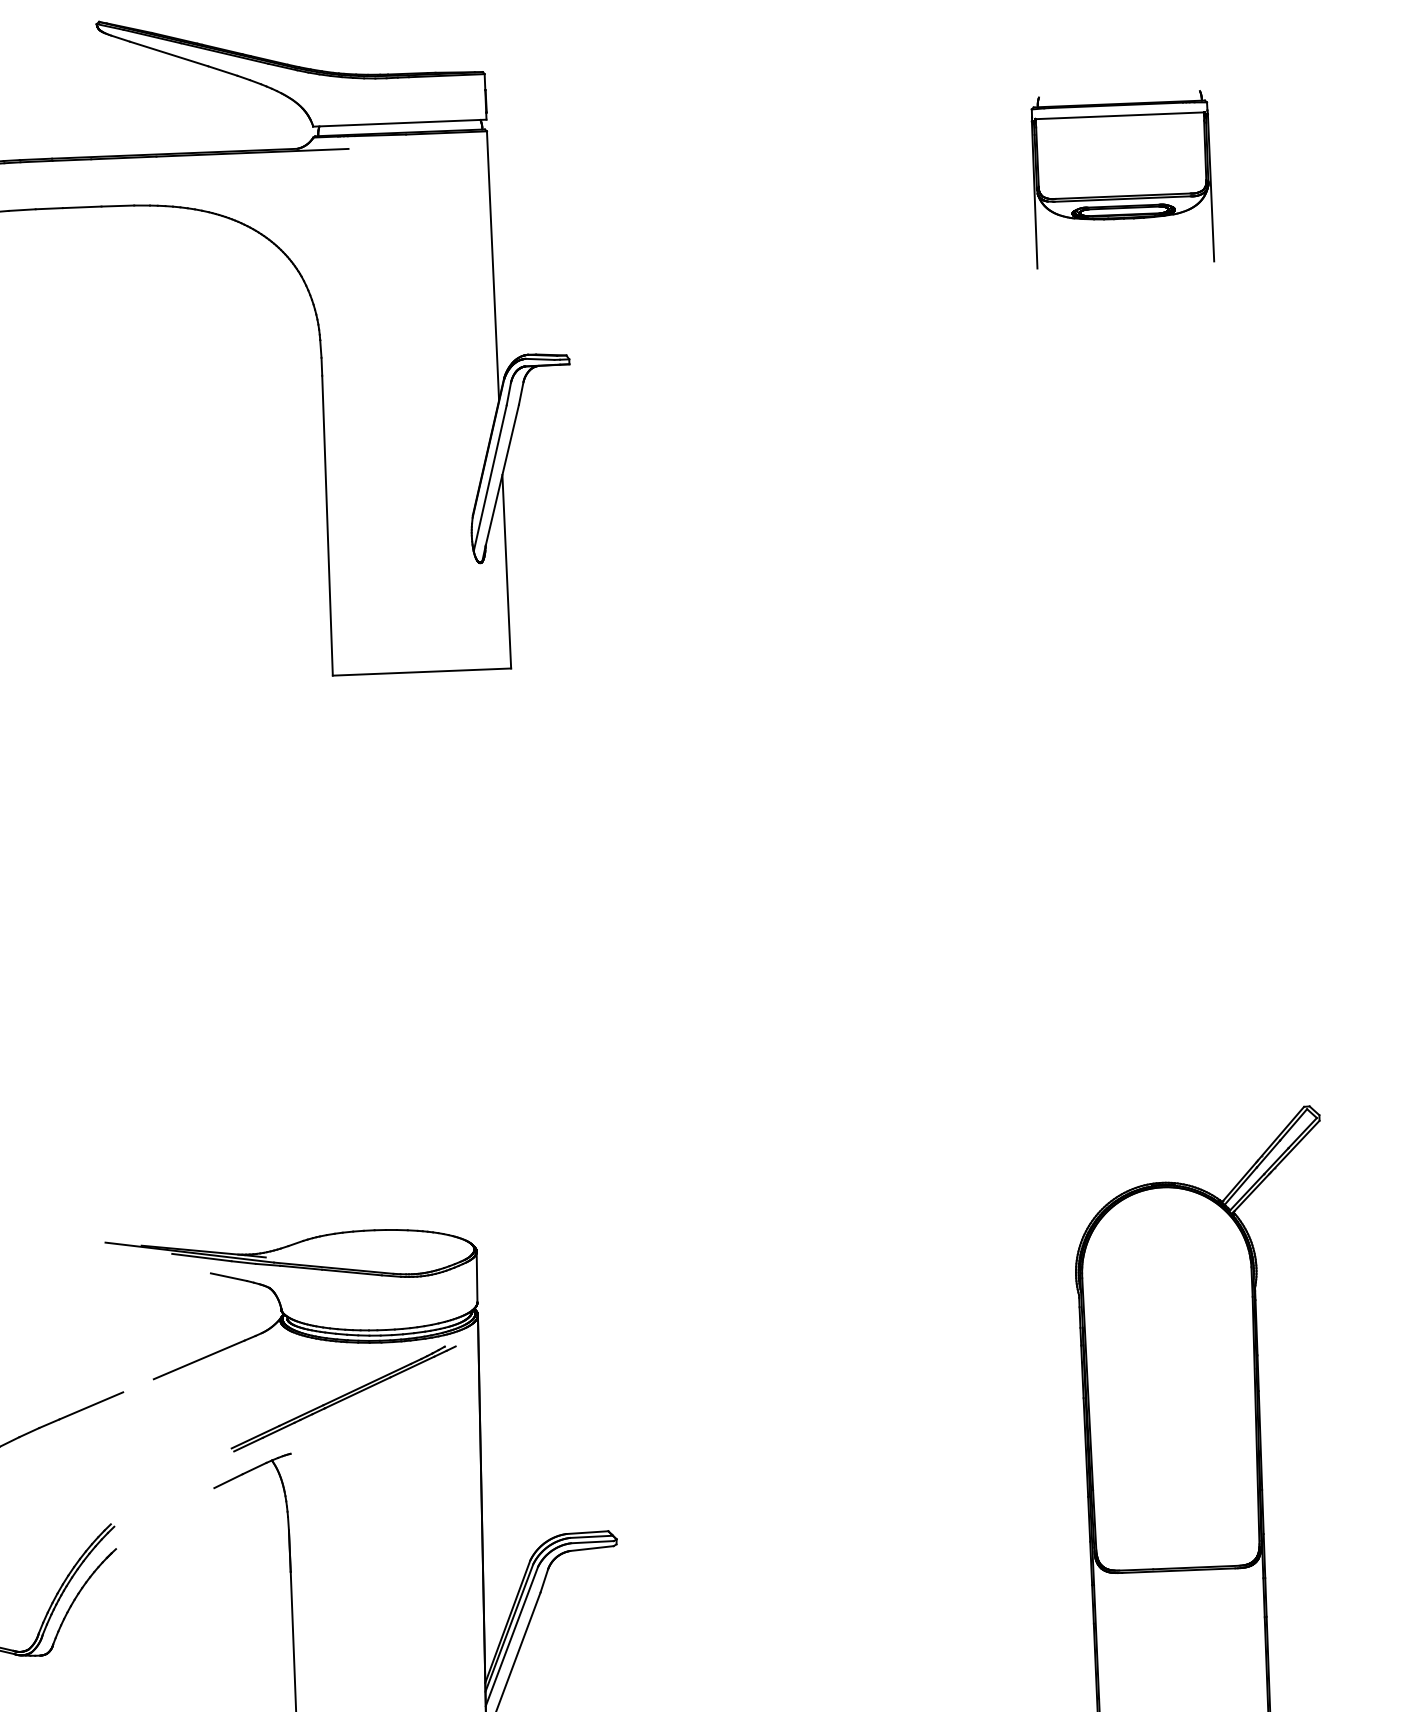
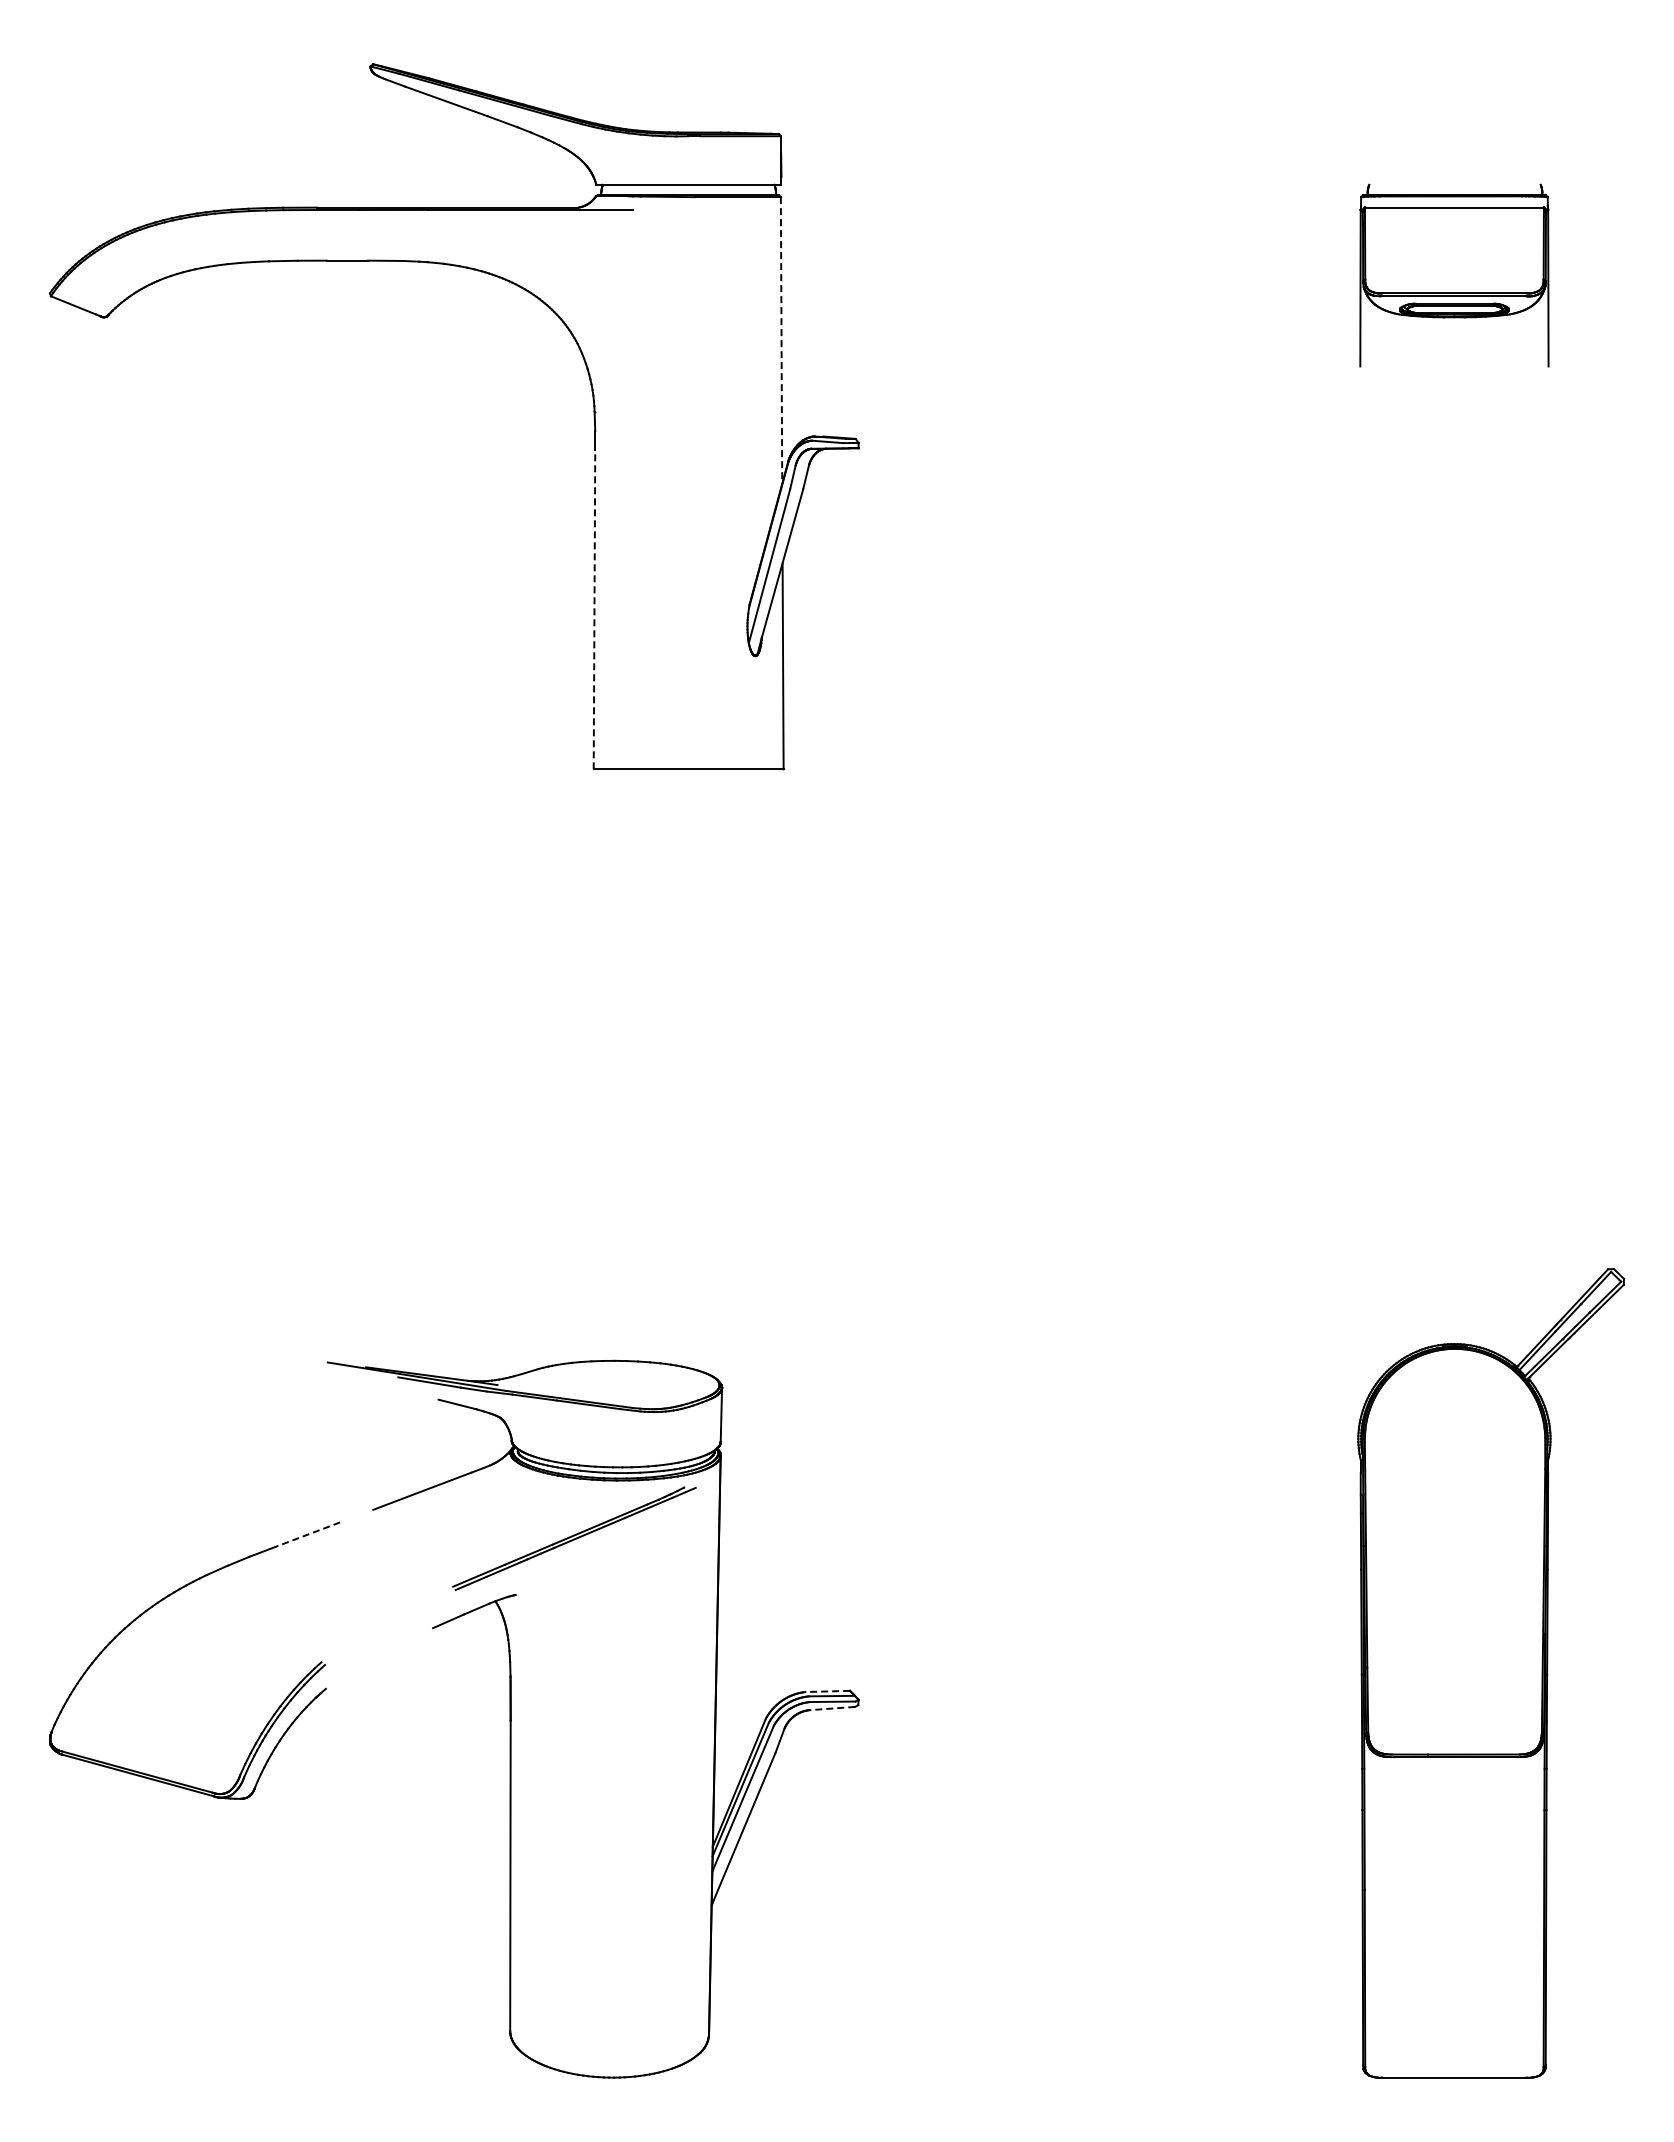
line: (492, 265) -> (781, 340), solid -> dashed
line: (327, 525) -> (594, 609), solid -> dashed
line: (91, 1405) -> (305, 1535), solid -> dashed
line: (587, 1532) -> (827, 1691), solid -> dashed
line: (591, 1548) -> (831, 1708), solid -> dashed

